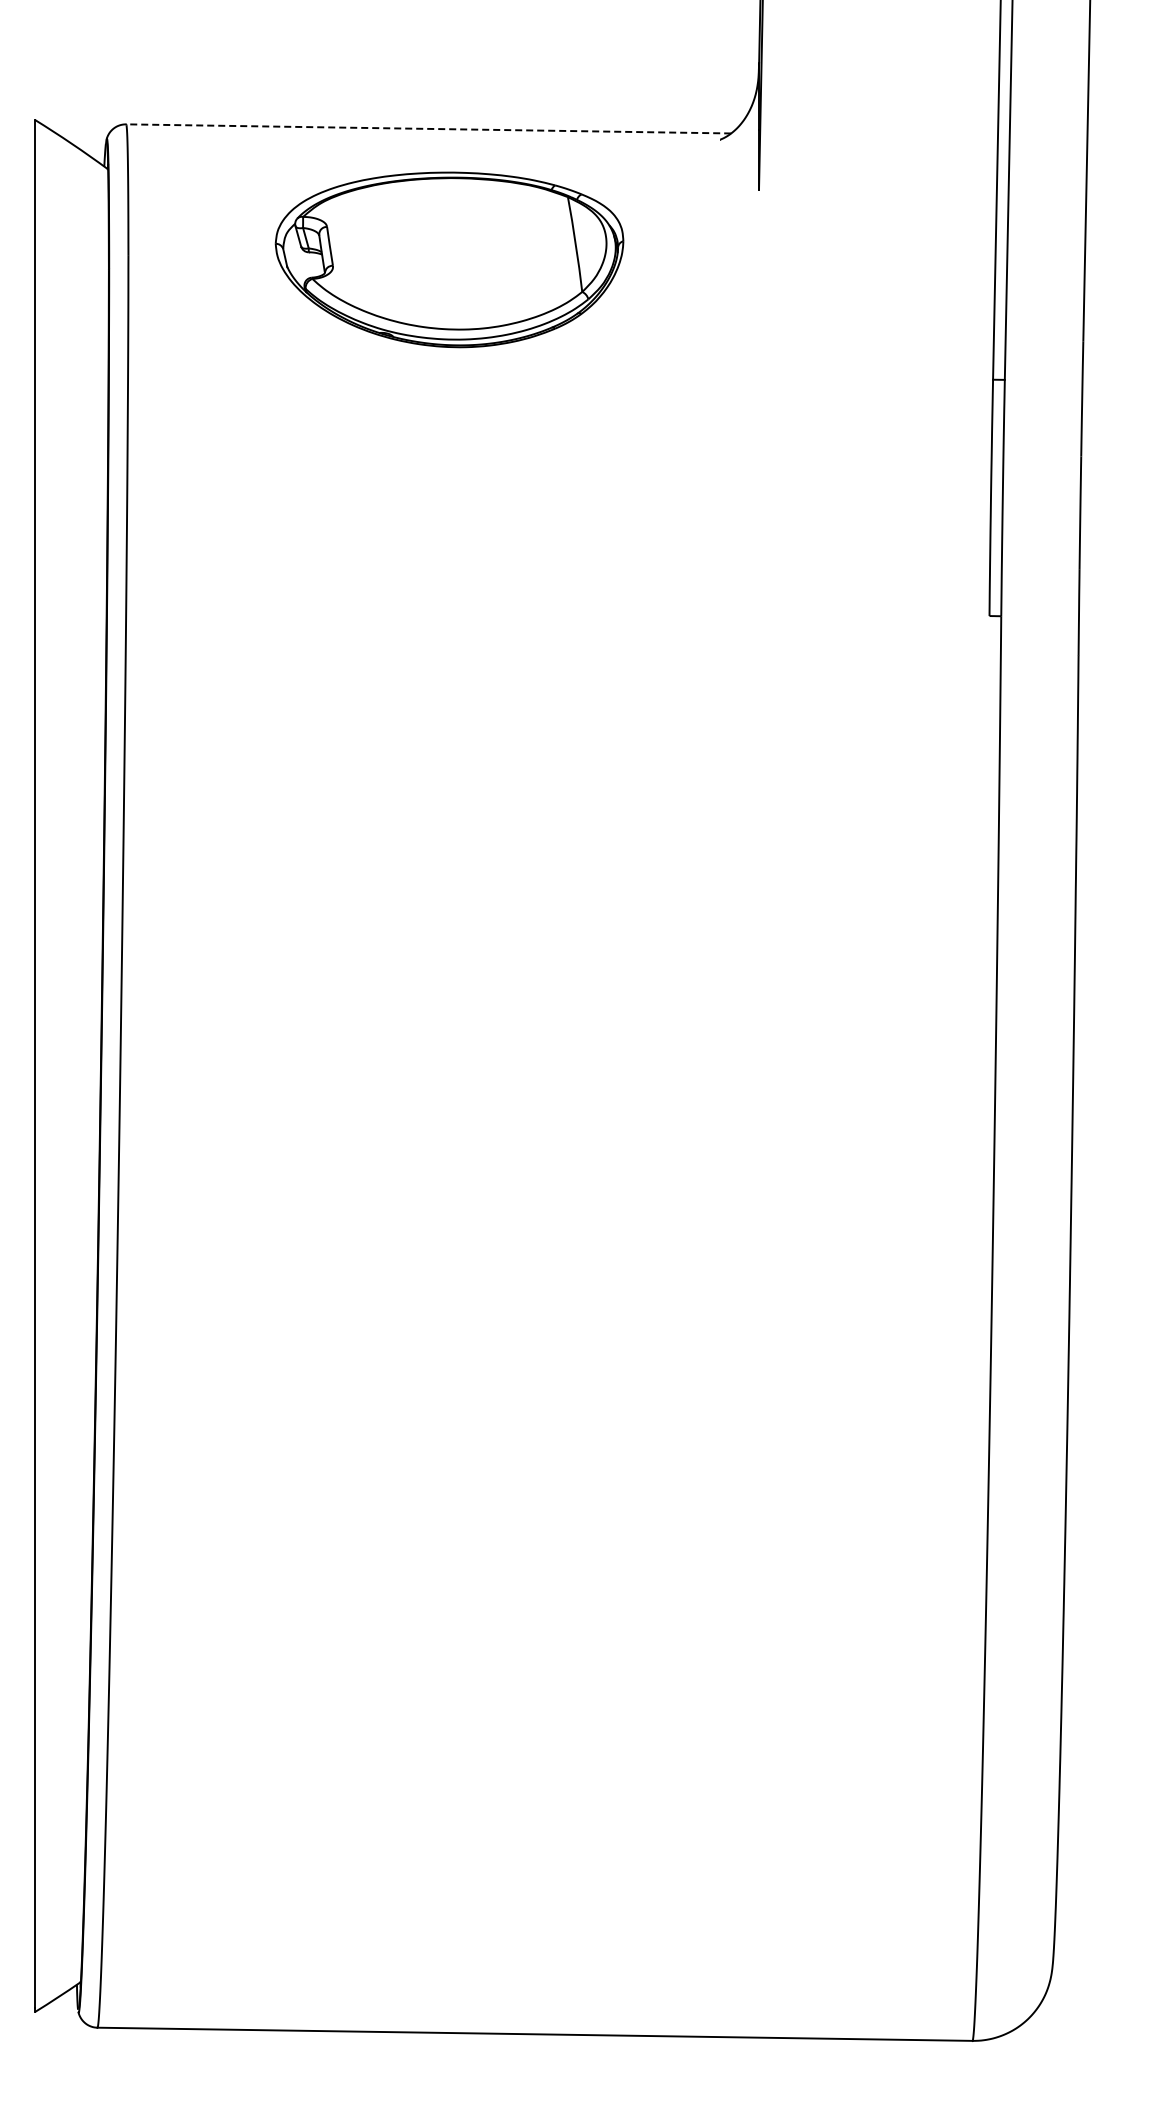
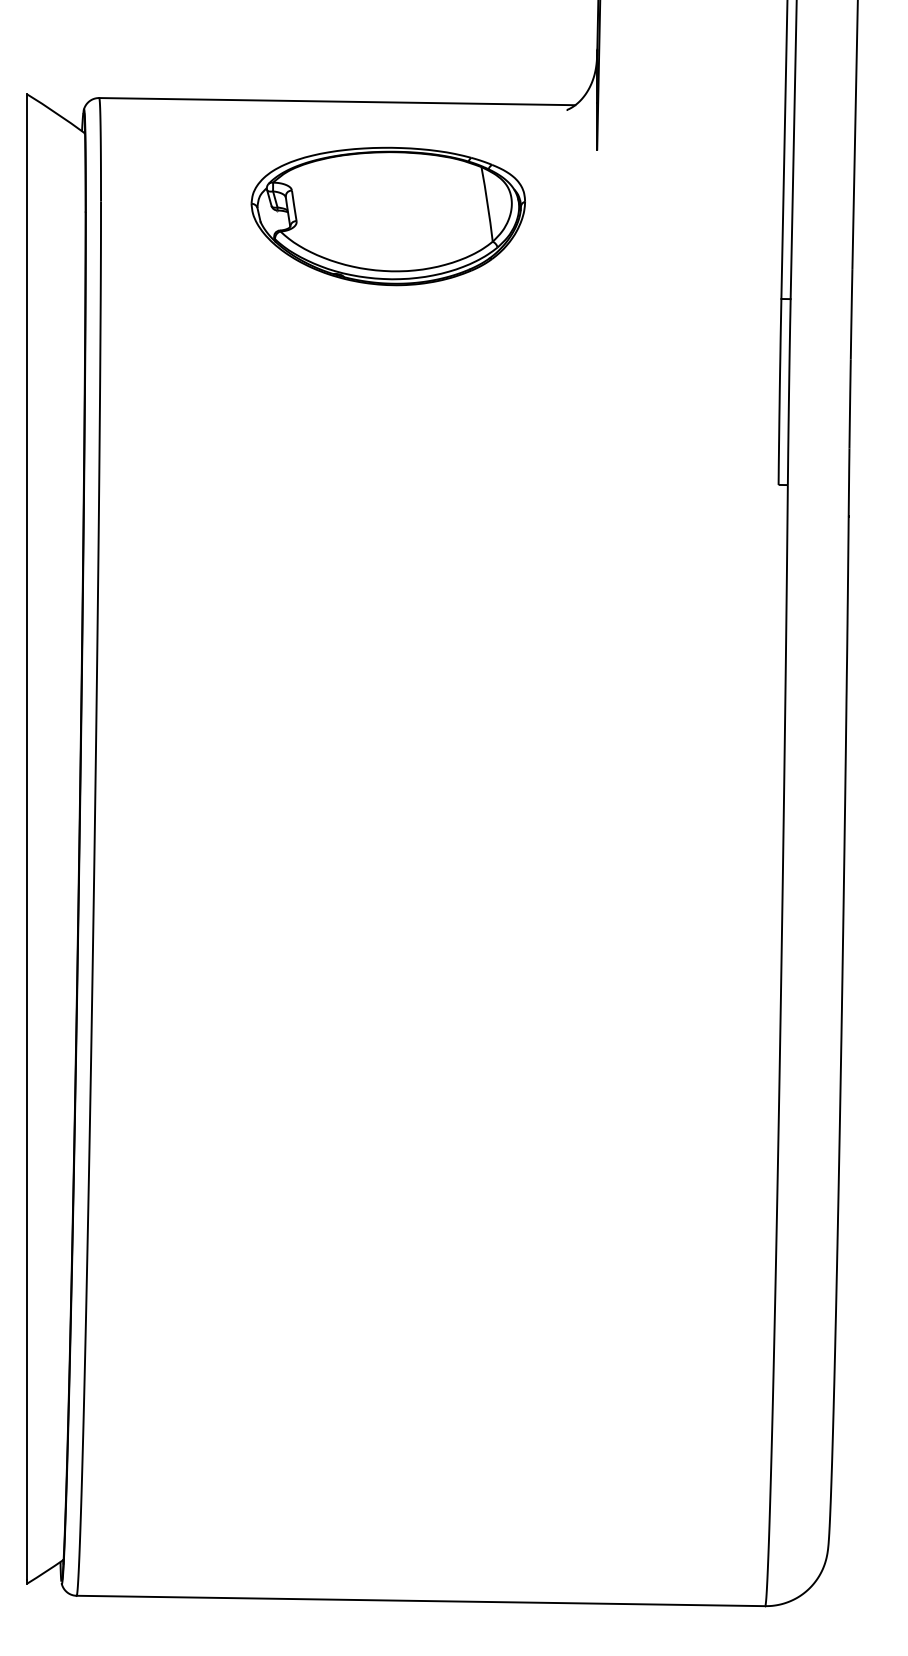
line: (428, 128) -> (337, 101), dashed -> solid
part: (449, 259) -> (388, 216), moved

